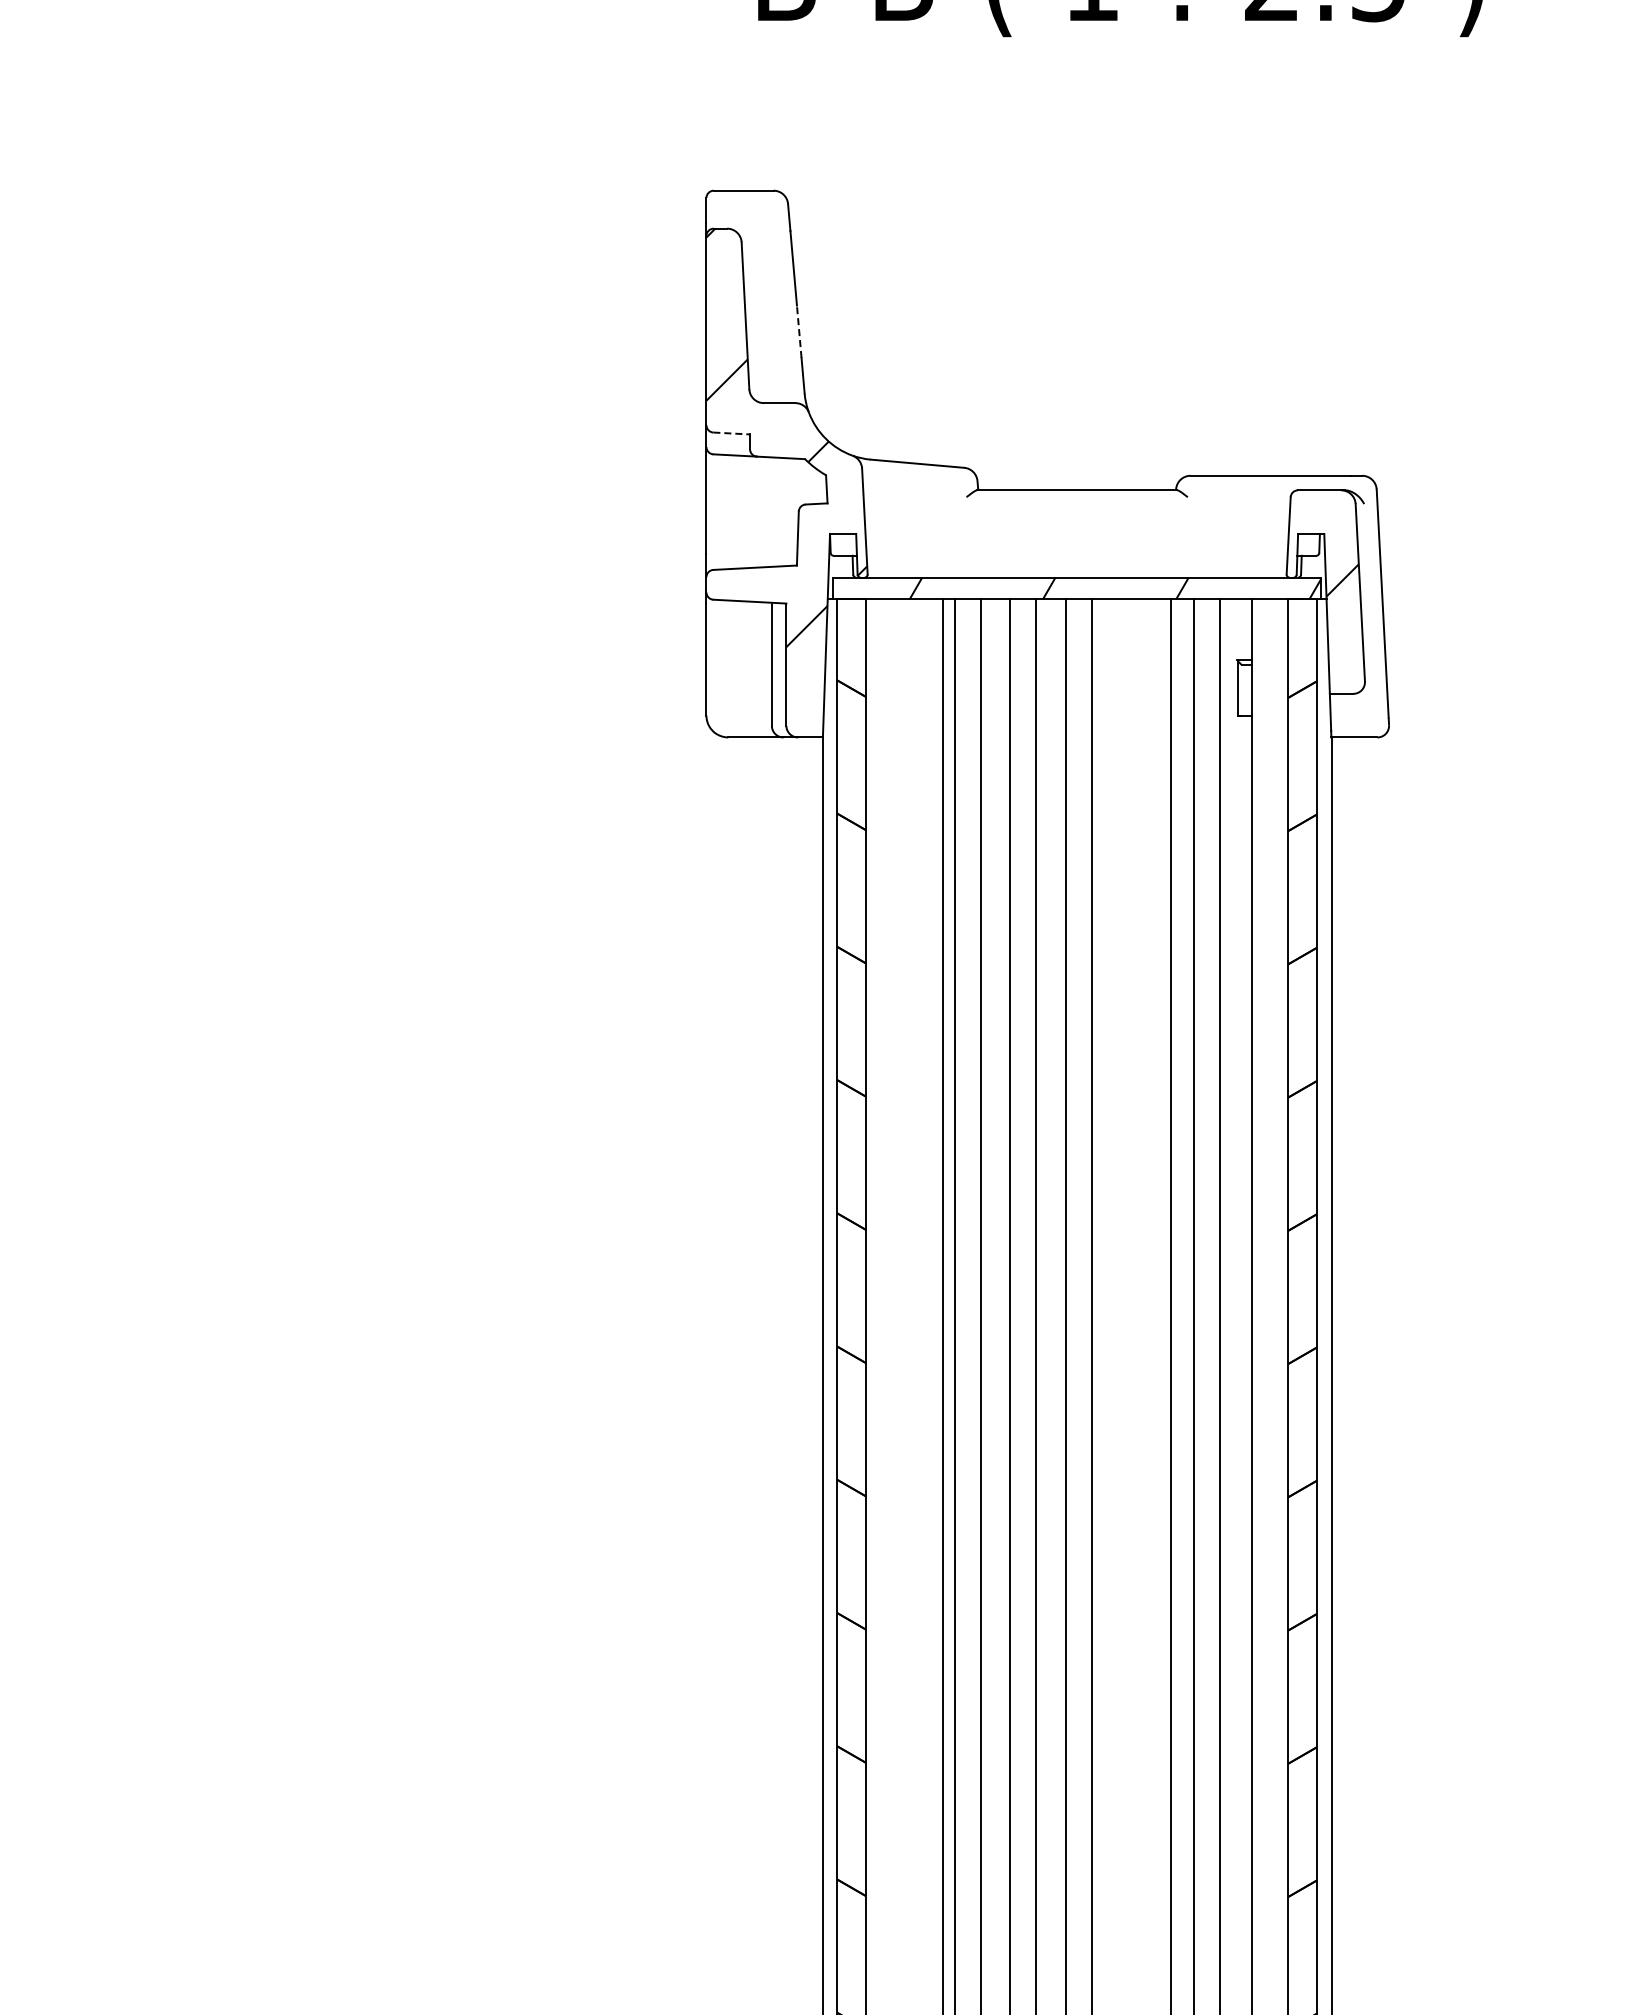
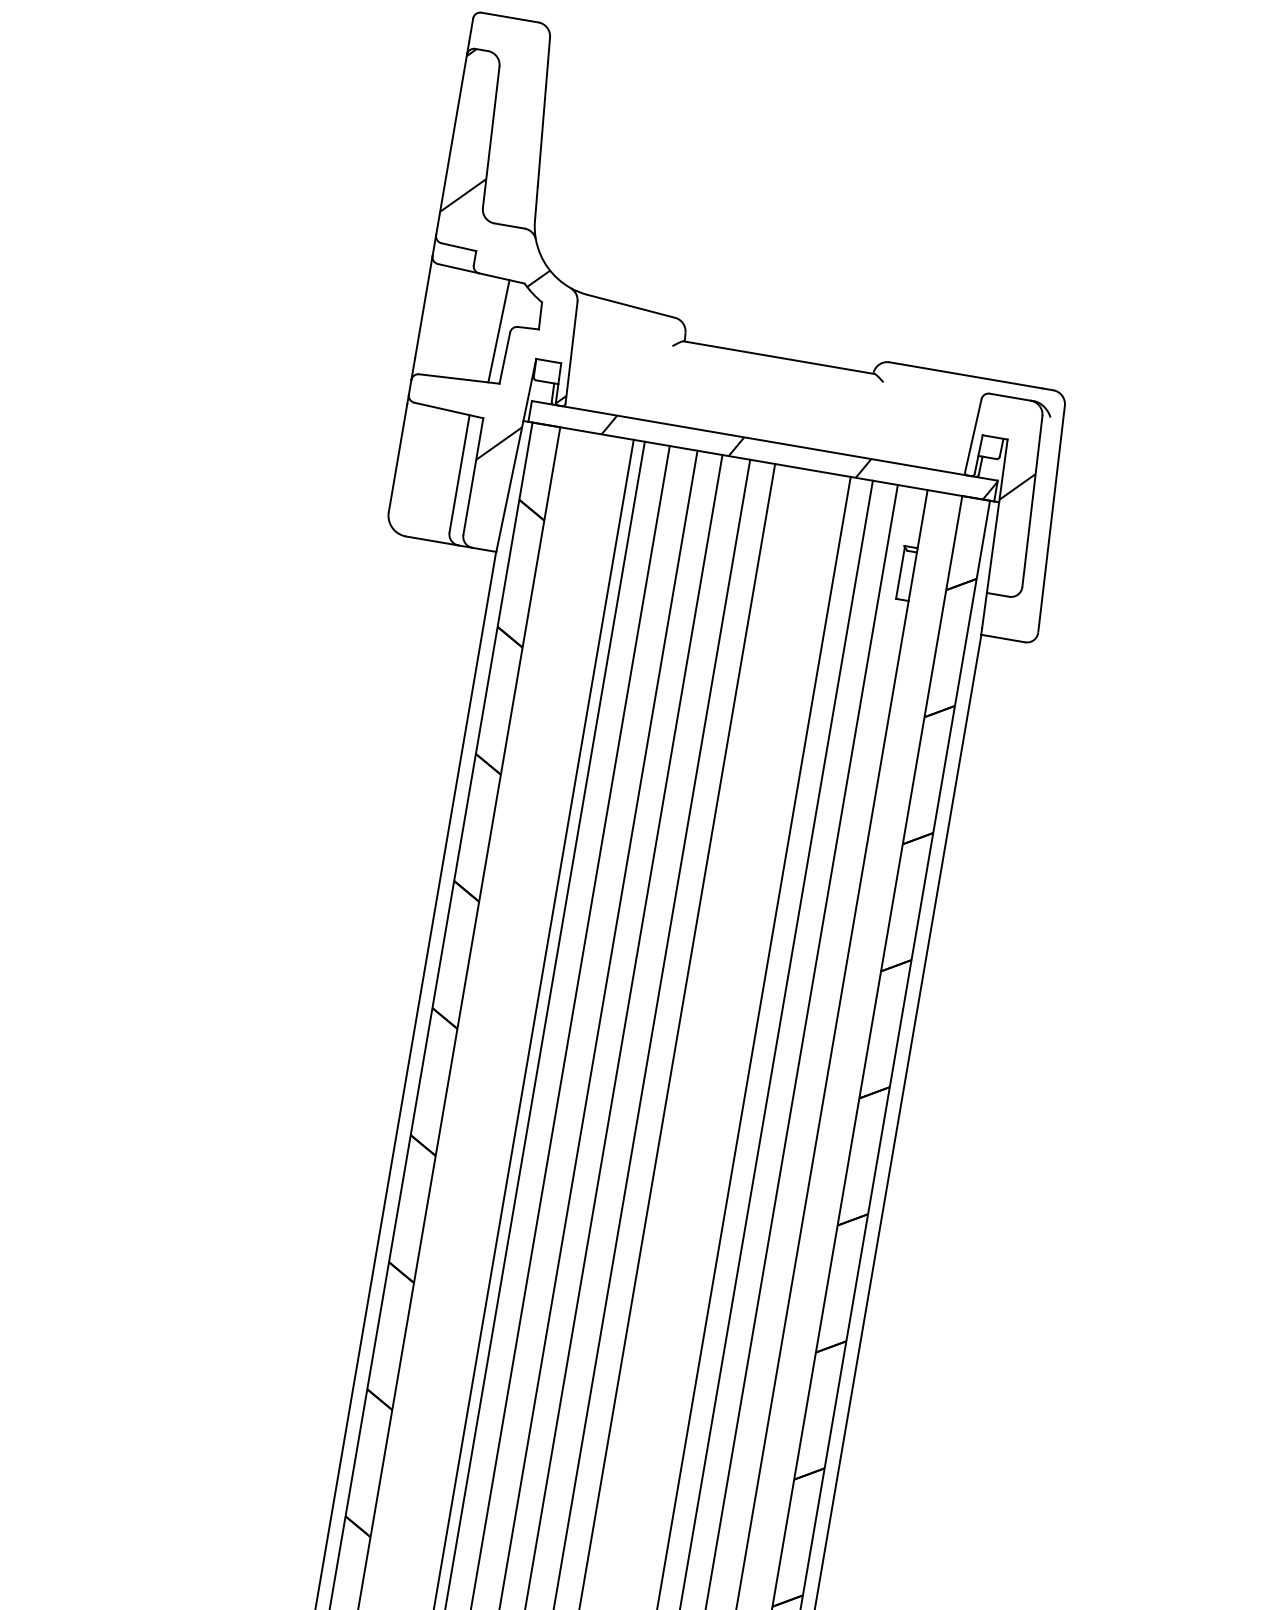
line: (799, 331) -> (540, 160), dashed -> solid
line: (732, 433) -> (459, 247), dashed -> solid
line: (787, 512) -> (499, 331), added

